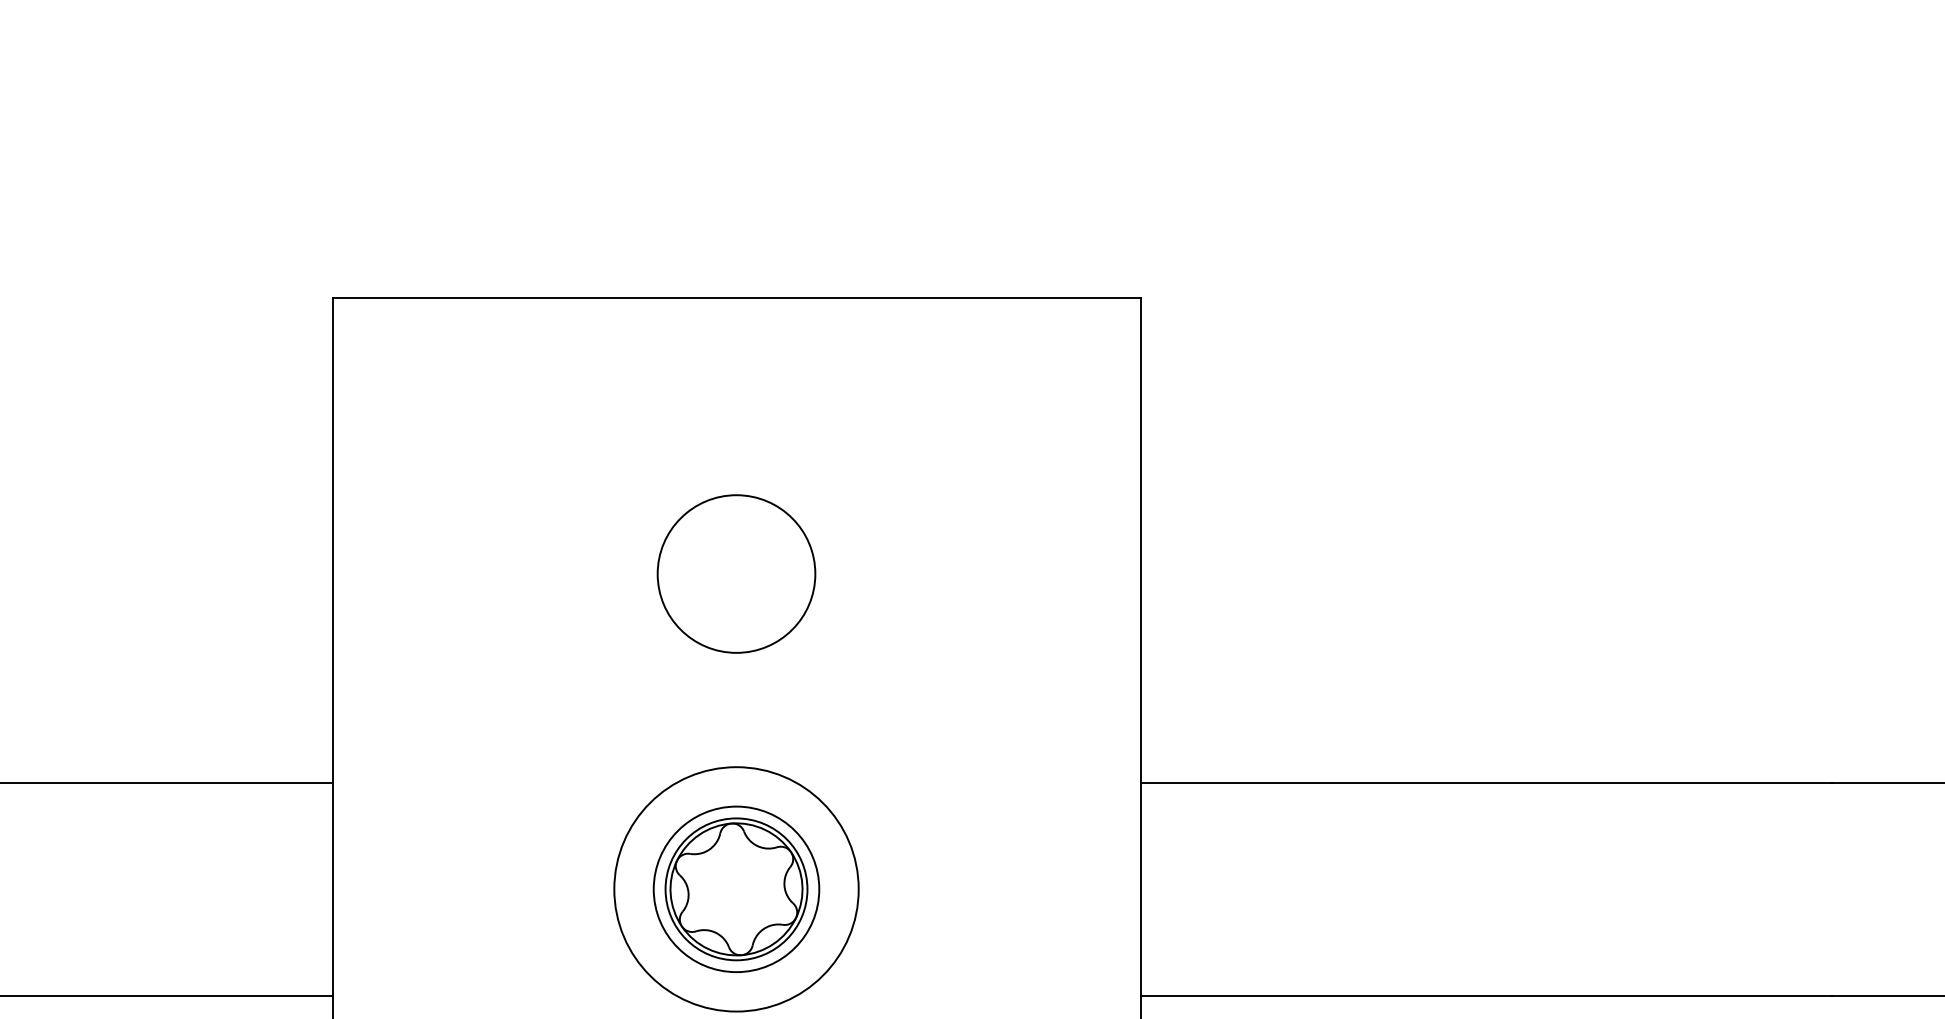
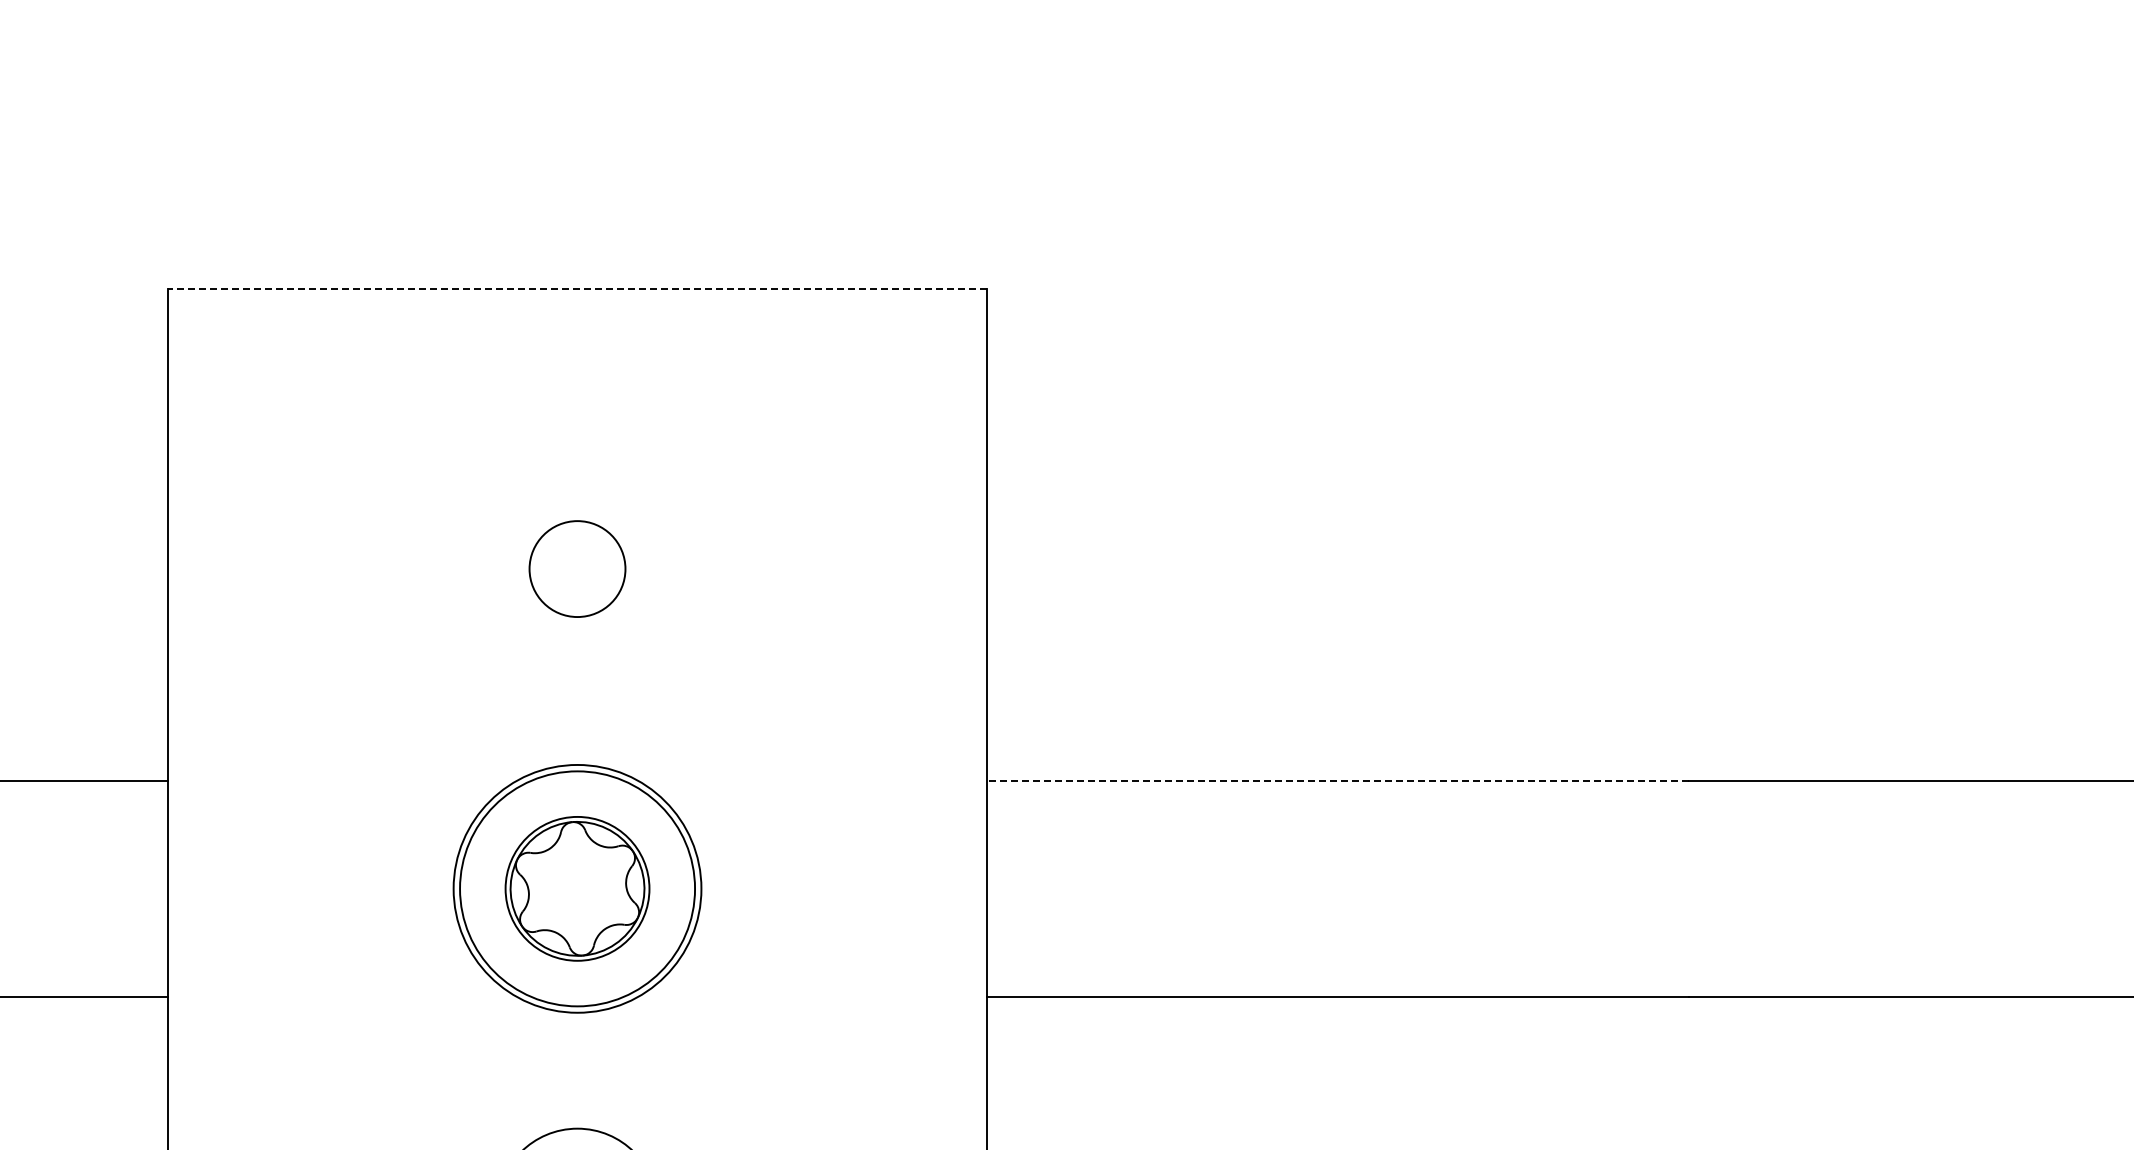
line: (736, 298) -> (577, 289), solid -> dashed
circle: (736, 573) -> (577, 568), size x0.6
line: (1485, 782) -> (1337, 780), solid -> dashed
circle: (736, 889) -> (577, 888), size x1.4

